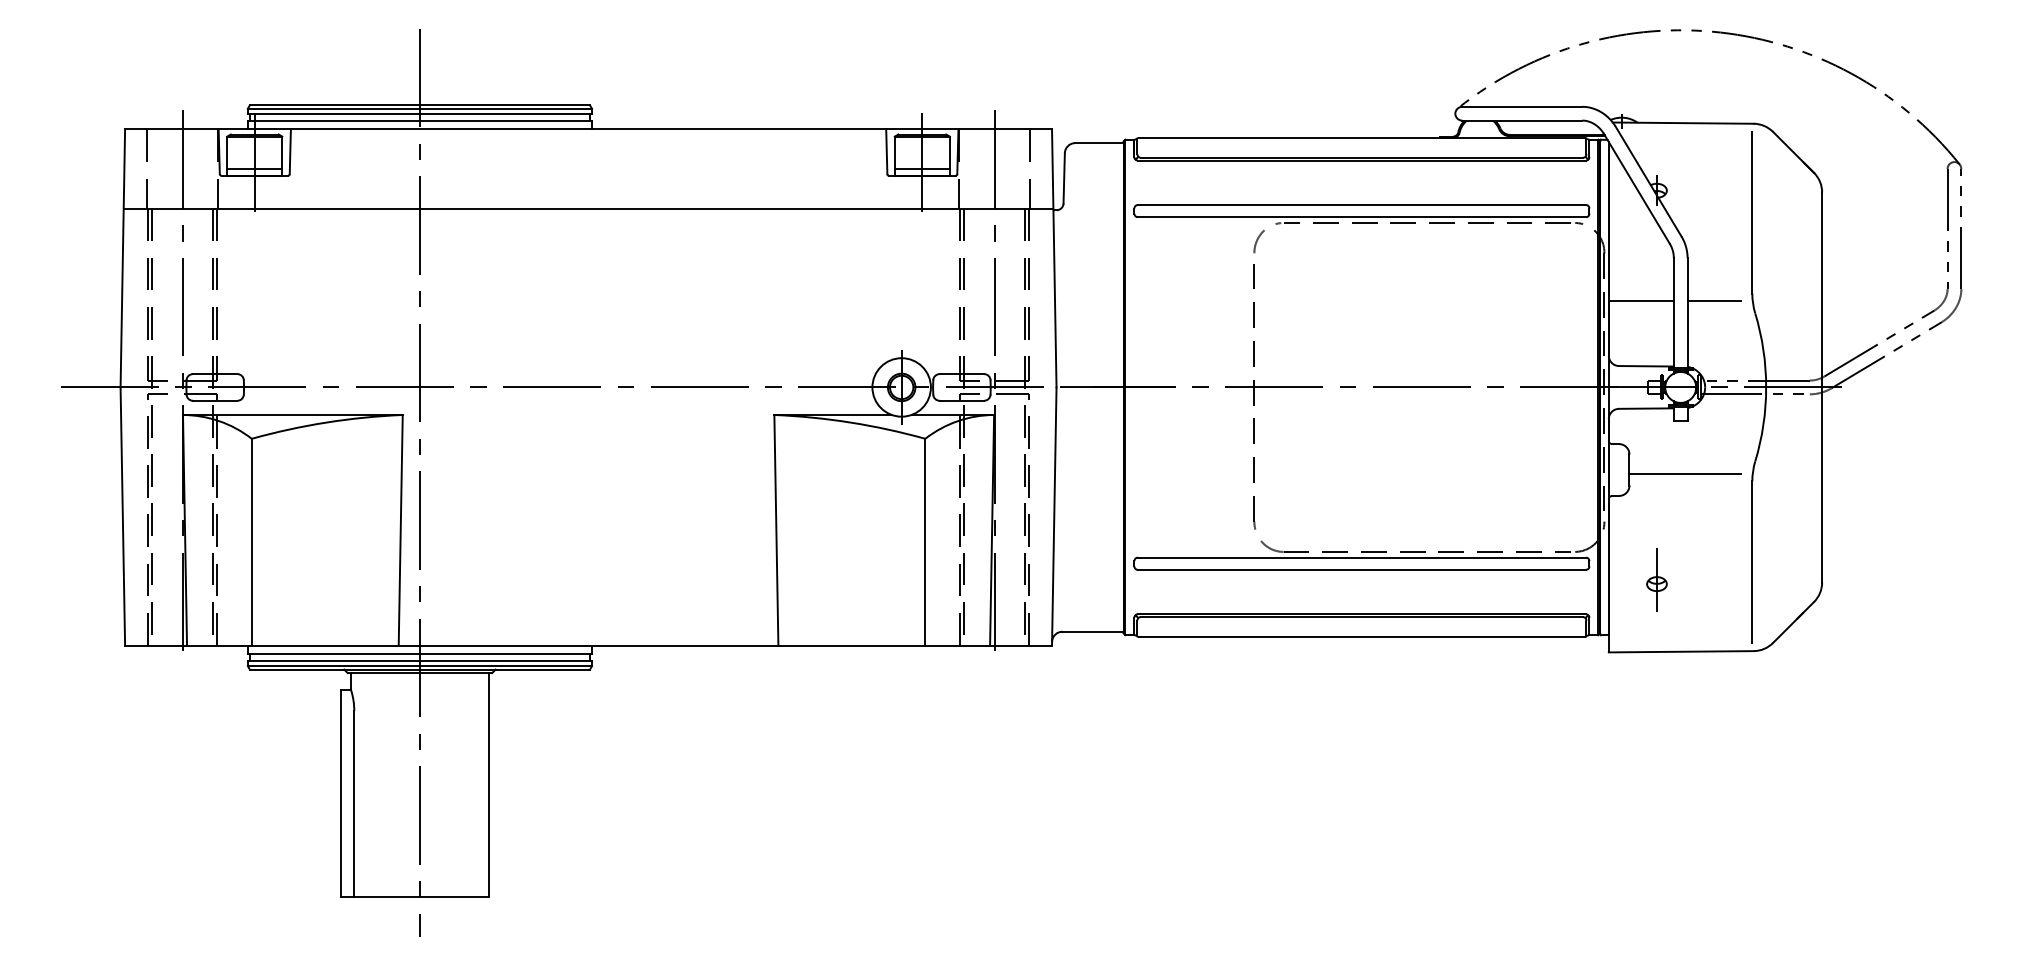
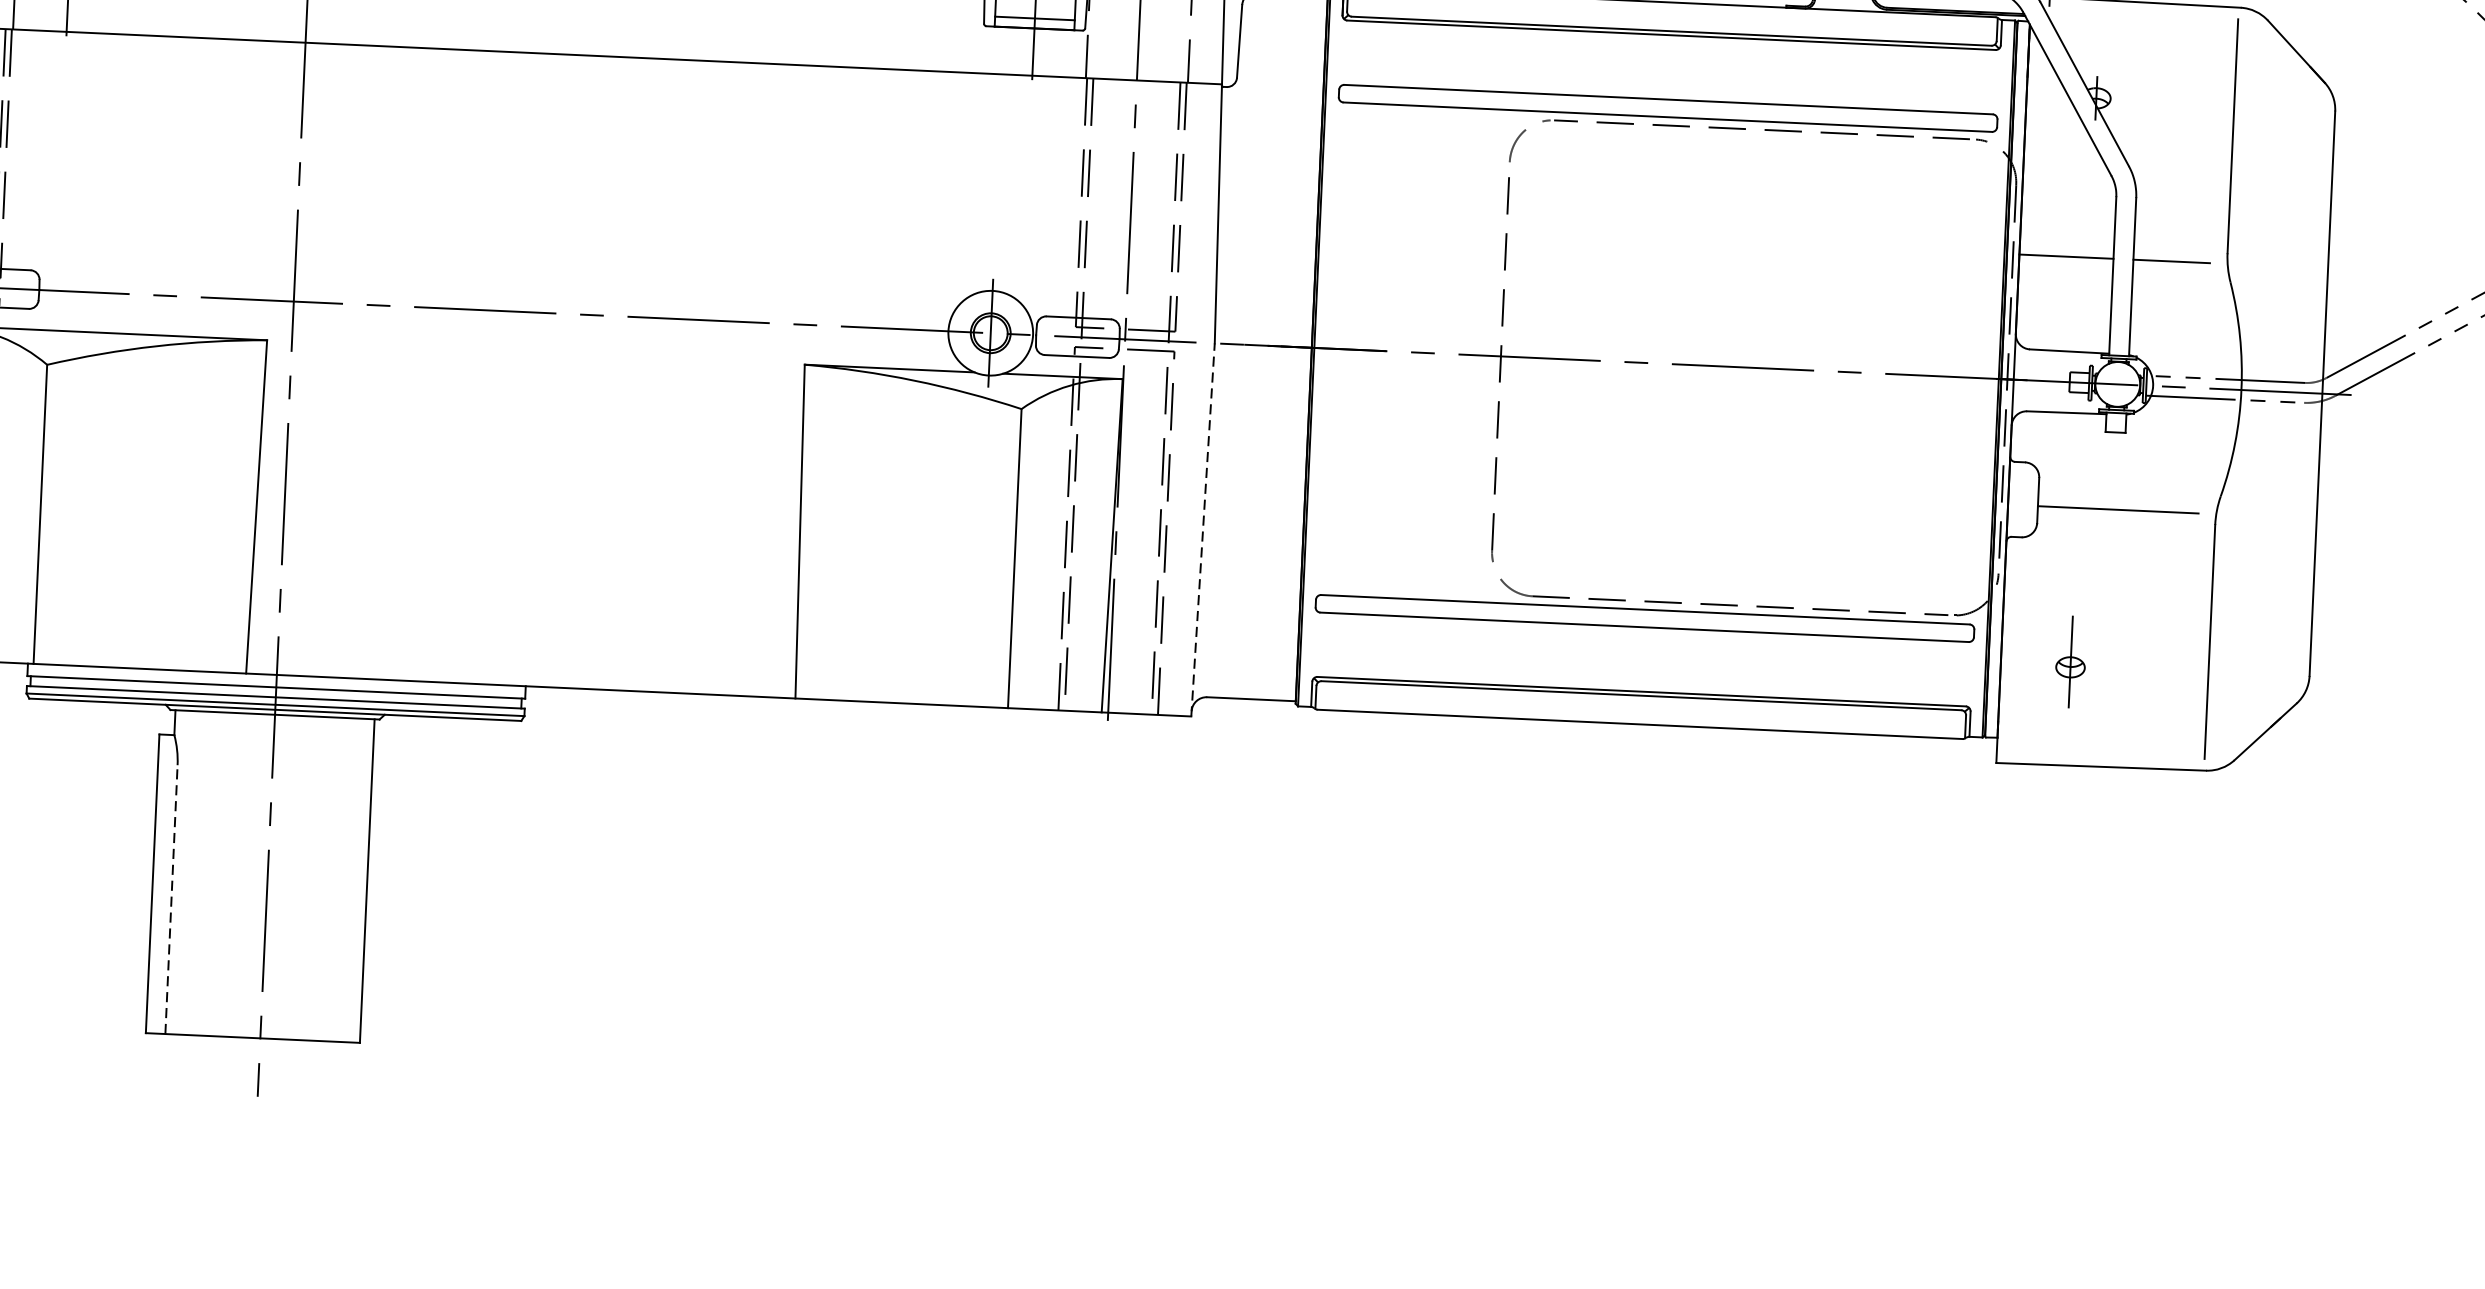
line: (1054, 515) -> (1203, 528), solid -> dashed
line: (354, 803) -> (171, 899), solid -> dashed

